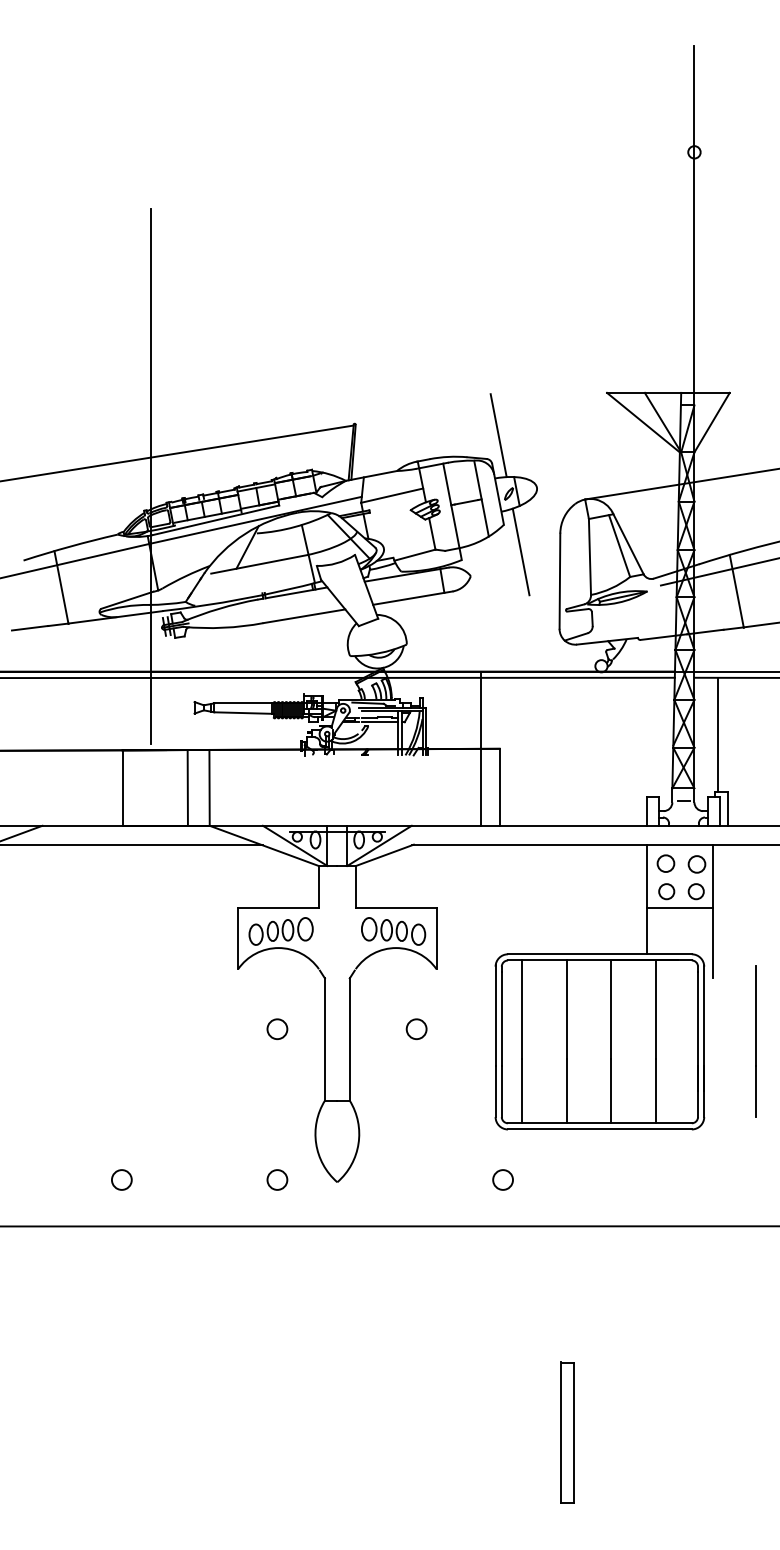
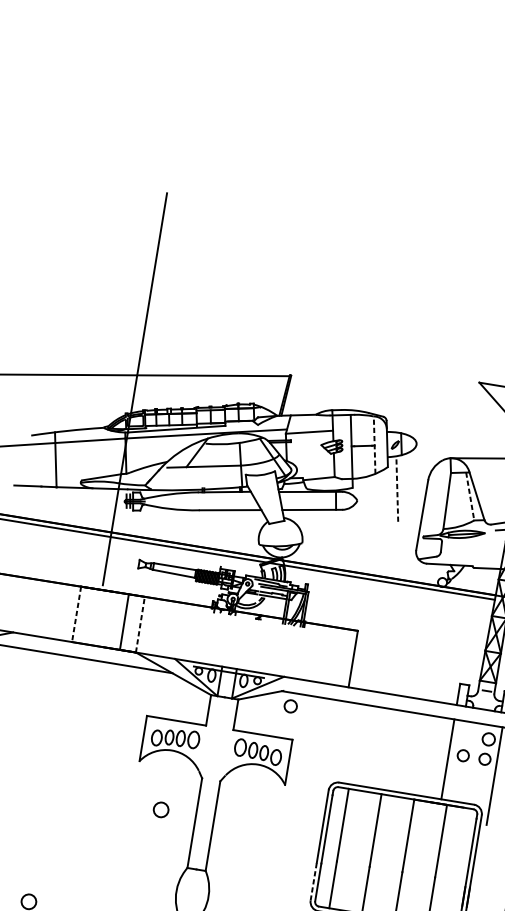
line: (498, 435) -> (394, 400), removed
line: (481, 498) -> (374, 445), solid -> dashed
line: (619, 546) -> (470, 496), solid -> dashed
line: (521, 551) -> (397, 488), solid -> dashed
line: (480, 748) -> (343, 628), removed
line: (209, 787) -> (140, 624), solid -> dashed
line: (122, 788) -> (76, 614), solid -> dashed
circle: (665, 863) -> (290, 706), moved
line: (679, 907) -> (470, 768), removed
circle: (416, 1028) -> (263, 826), removed
line: (495, 1091) -> (313, 881), solid -> dashed

